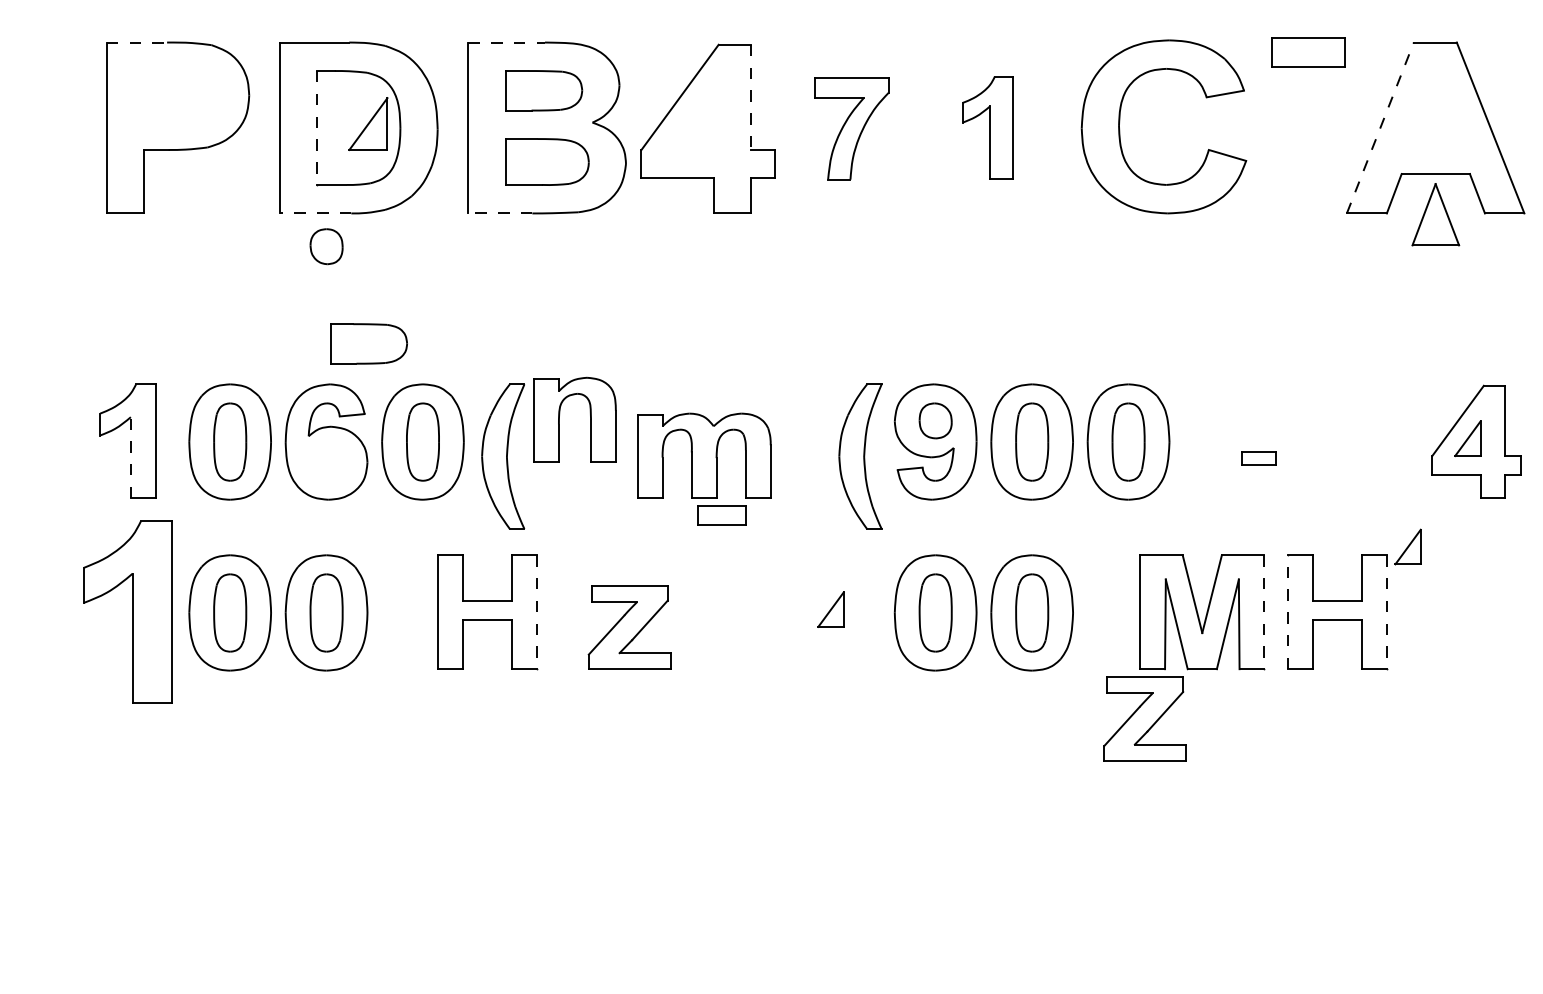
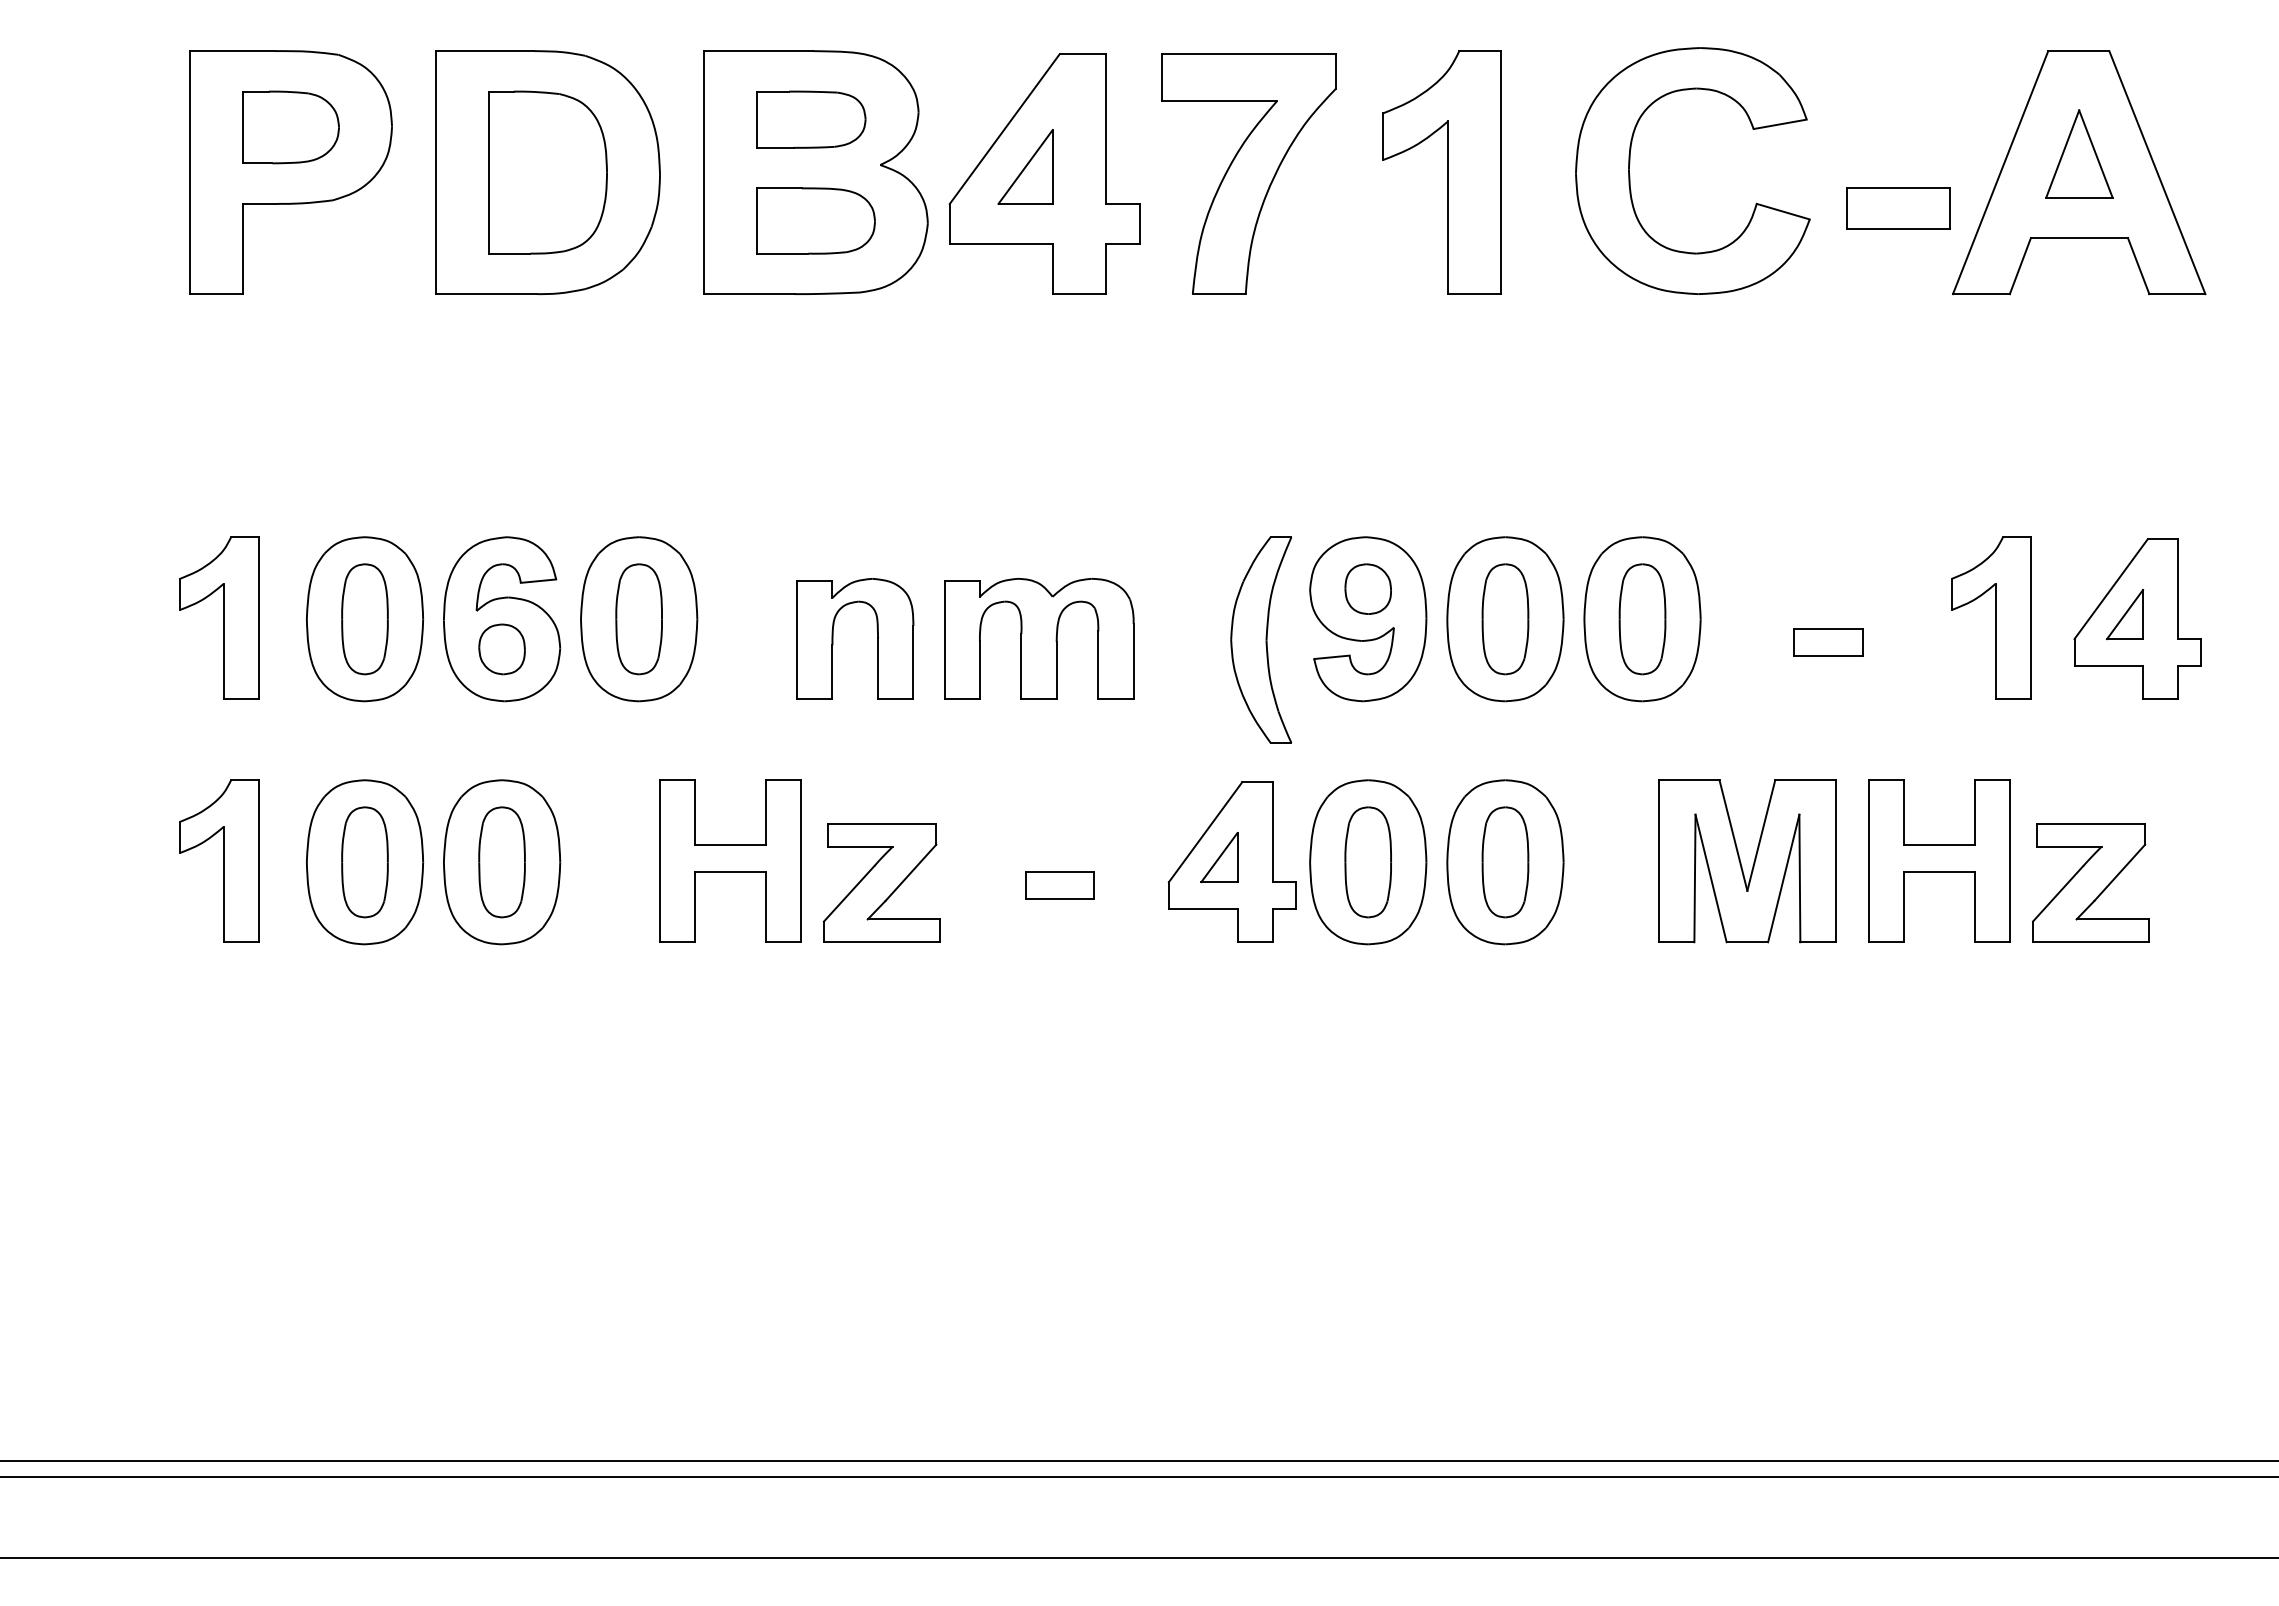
line: (137, 42) -> (232, 51), dashed -> solid
line: (506, 42) -> (758, 51), dashed -> solid
part: (1308, 52) -> (1898, 208), moved
part: (177, 96) -> (290, 127), added
line: (750, 97) -> (1105, 129), dashed -> solid
part: (368, 123) -> (1025, 166), moved
part: (987, 127) -> (1441, 172), size x1.67
line: (1380, 127) -> (2000, 172), dashed -> solid
line: (317, 128) -> (488, 173), dashed -> solid
part: (851, 128) -> (1248, 173), size x1.67
line: (315, 213) -> (486, 294), dashed -> solid
line: (500, 213) -> (749, 294), dashed -> solid
part: (1435, 214) -> (2079, 153), moved
part: (326, 246) -> (501, 649), moved
part: (369, 343) -> (562, 479), removed
part: (559, 419) -> (833, 638), moved
part: (1373, 440) -> (1991, 617), added
part: (503, 456) -> (753, 639), removed
line: (130, 457) -> (223, 641), dashed -> solid
part: (1259, 458) -> (1828, 642), size x1.43
part: (721, 515) -> (1059, 885), moved
part: (1408, 547) -> (2040, 768), removed
part: (127, 611) -> (219, 860), size x0.62
line: (1287, 611) -> (1868, 860), dashed -> solid
line: (537, 612) -> (801, 861), dashed -> solid
part: (839, 612) -> (1231, 861), added
line: (1264, 612) -> (1835, 861), dashed -> solid
line: (1387, 612) -> (2010, 861), dashed -> solid
part: (629, 627) -> (881, 882), moved
part: (1144, 718) -> (2090, 882), moved

